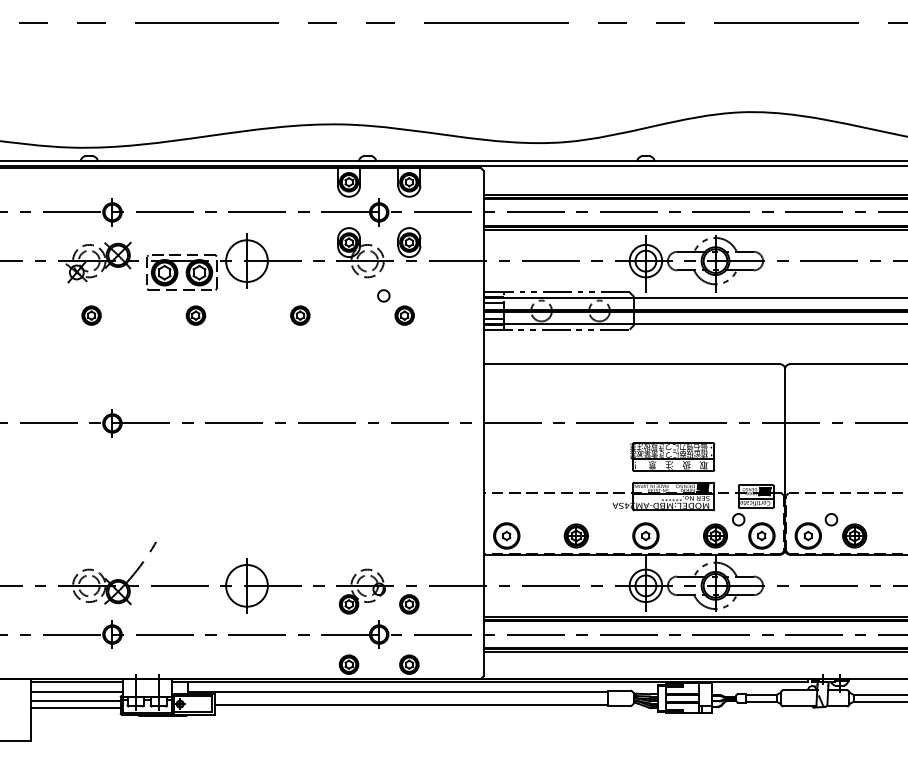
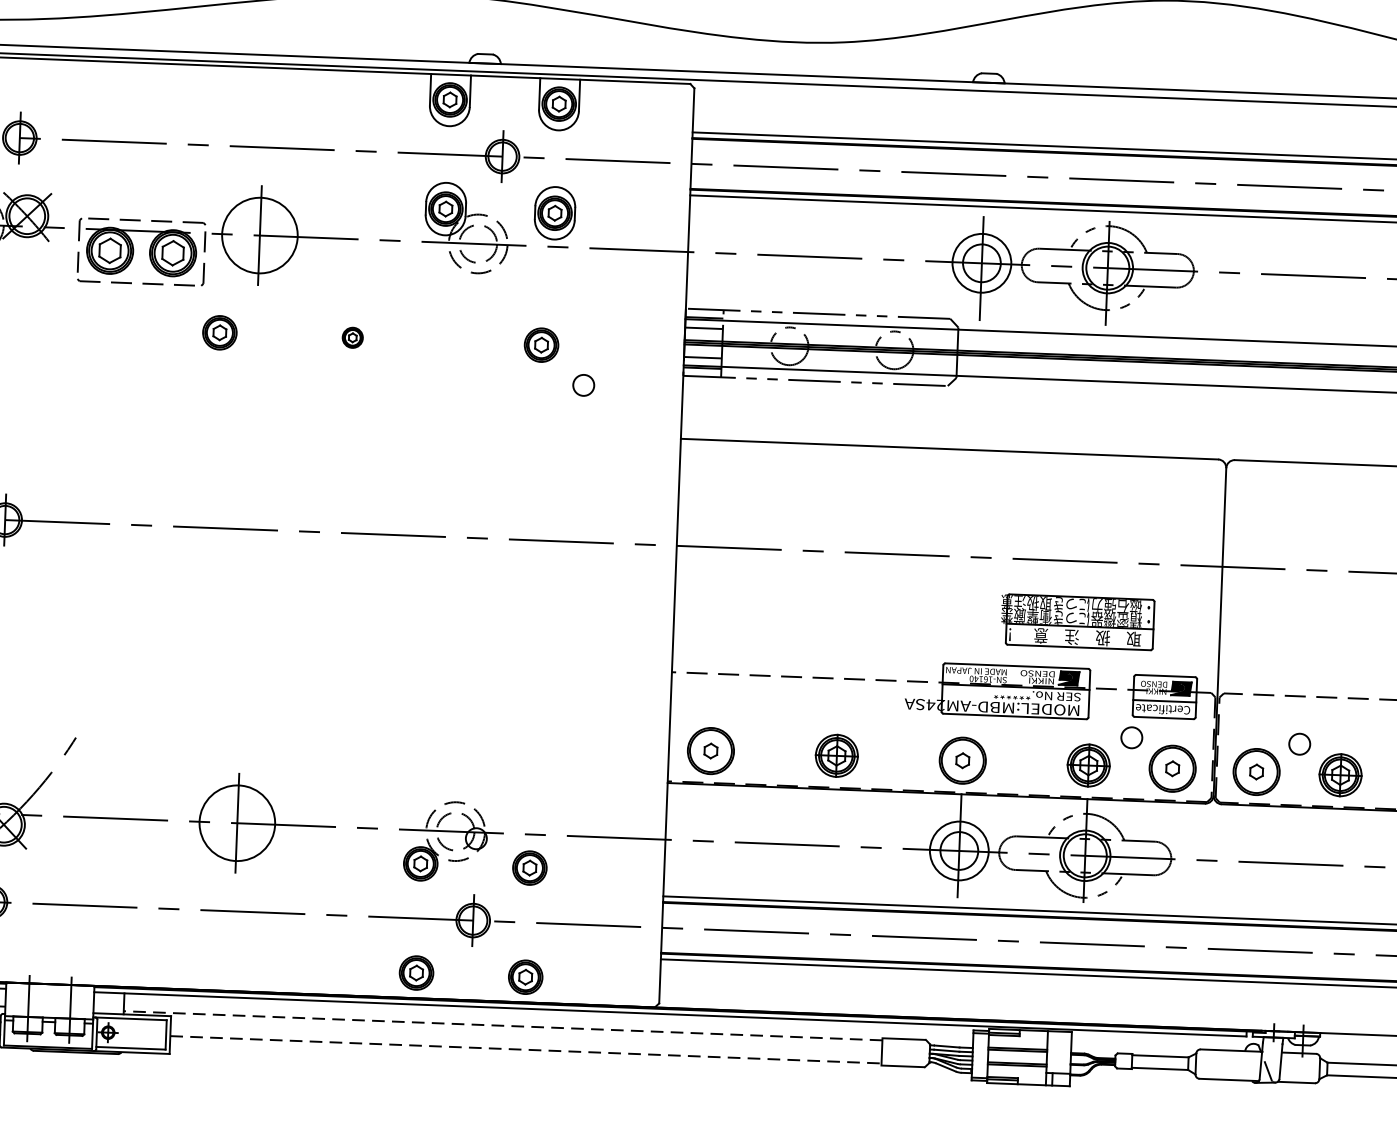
circle: (383, 295) -> (583, 384), moved
part: (195, 315) -> (219, 332), moved
part: (300, 315) -> (352, 337), size x0.6
part: (672, 456) -> (1077, 621), moved
line: (397, 691) -> (502, 1024), solid -> dashed
line: (411, 704) -> (526, 1049), solid -> dashed

